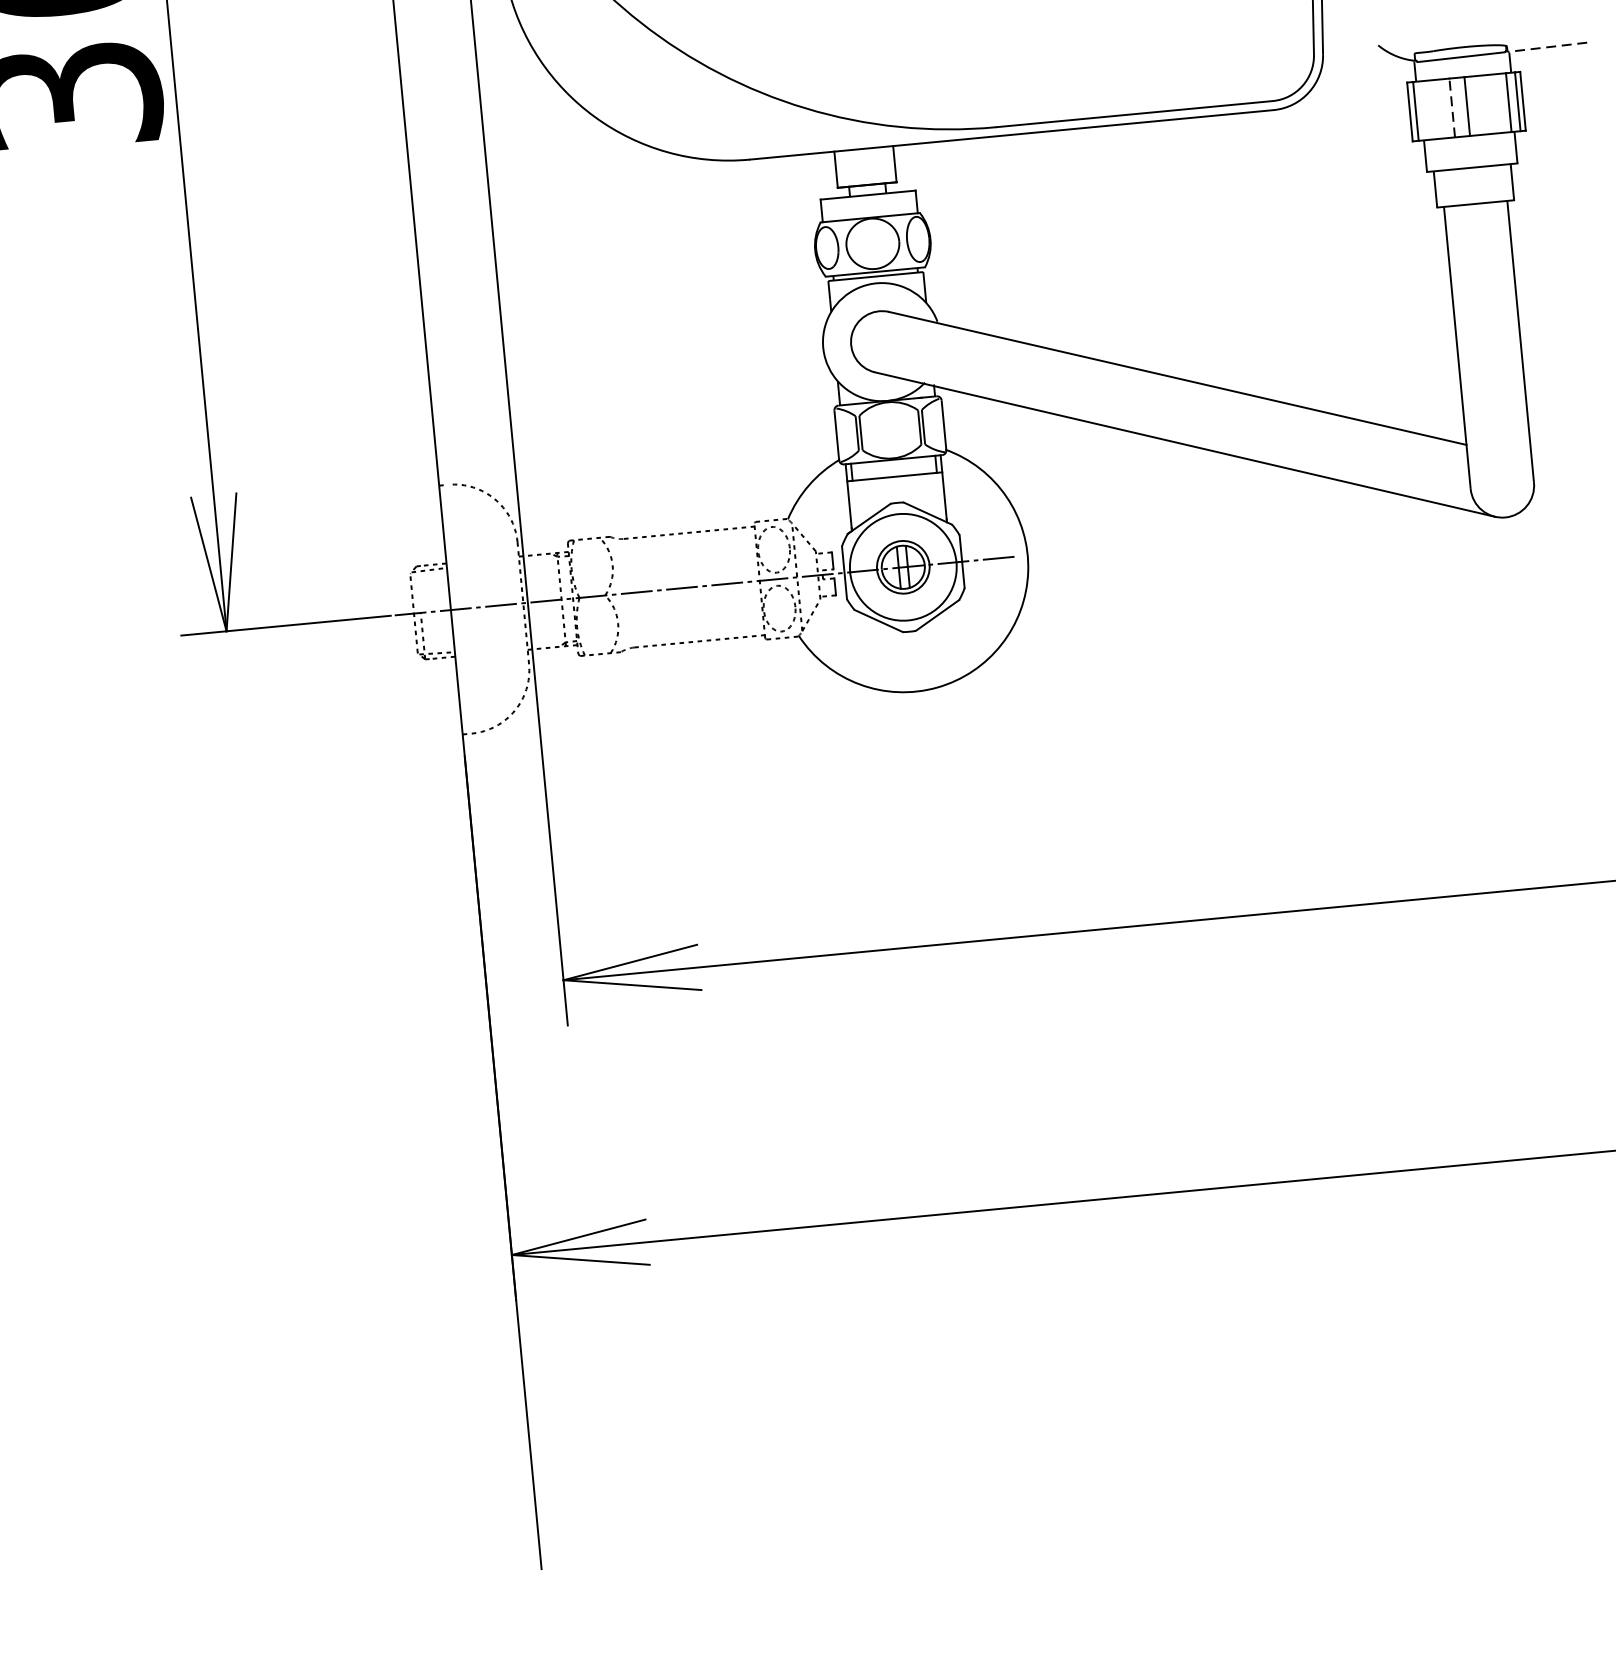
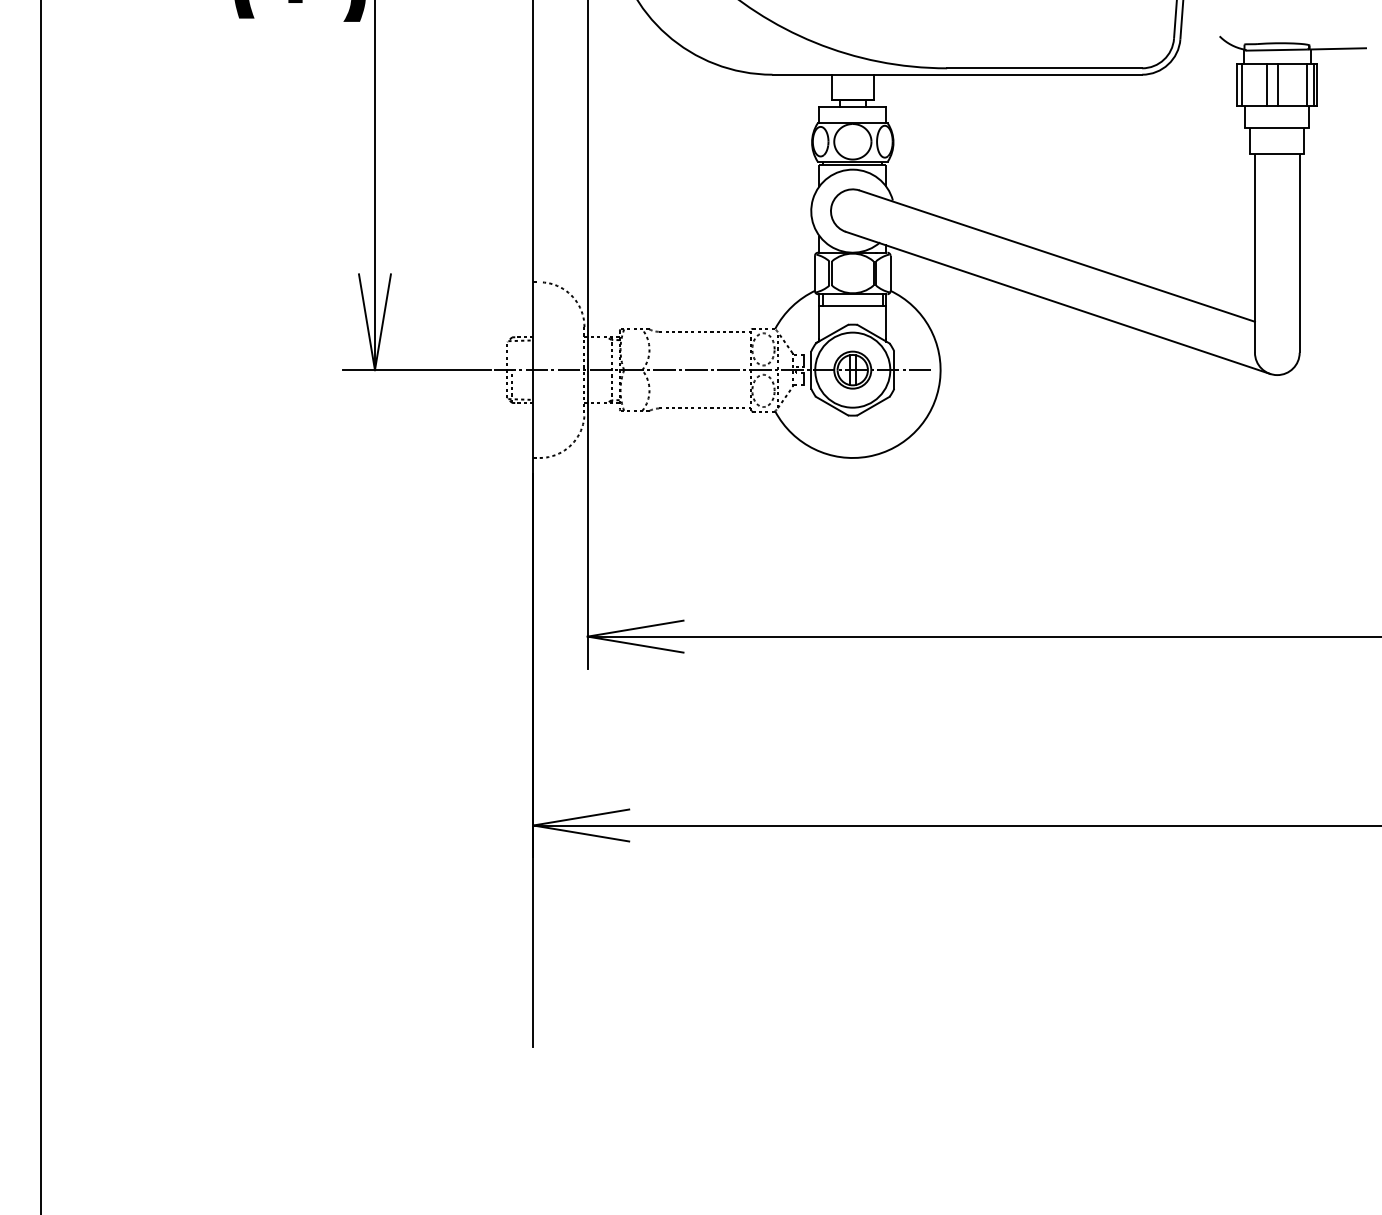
line: (1546, 46) -> (1337, 48), dashed -> solid
line: (1452, 108) -> (1267, 85), dashed -> solid

